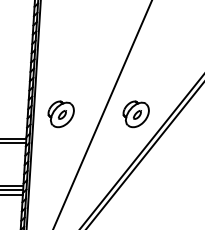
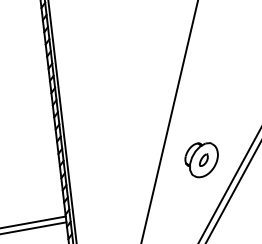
part: (60, 114) -> (104, 177), removed

